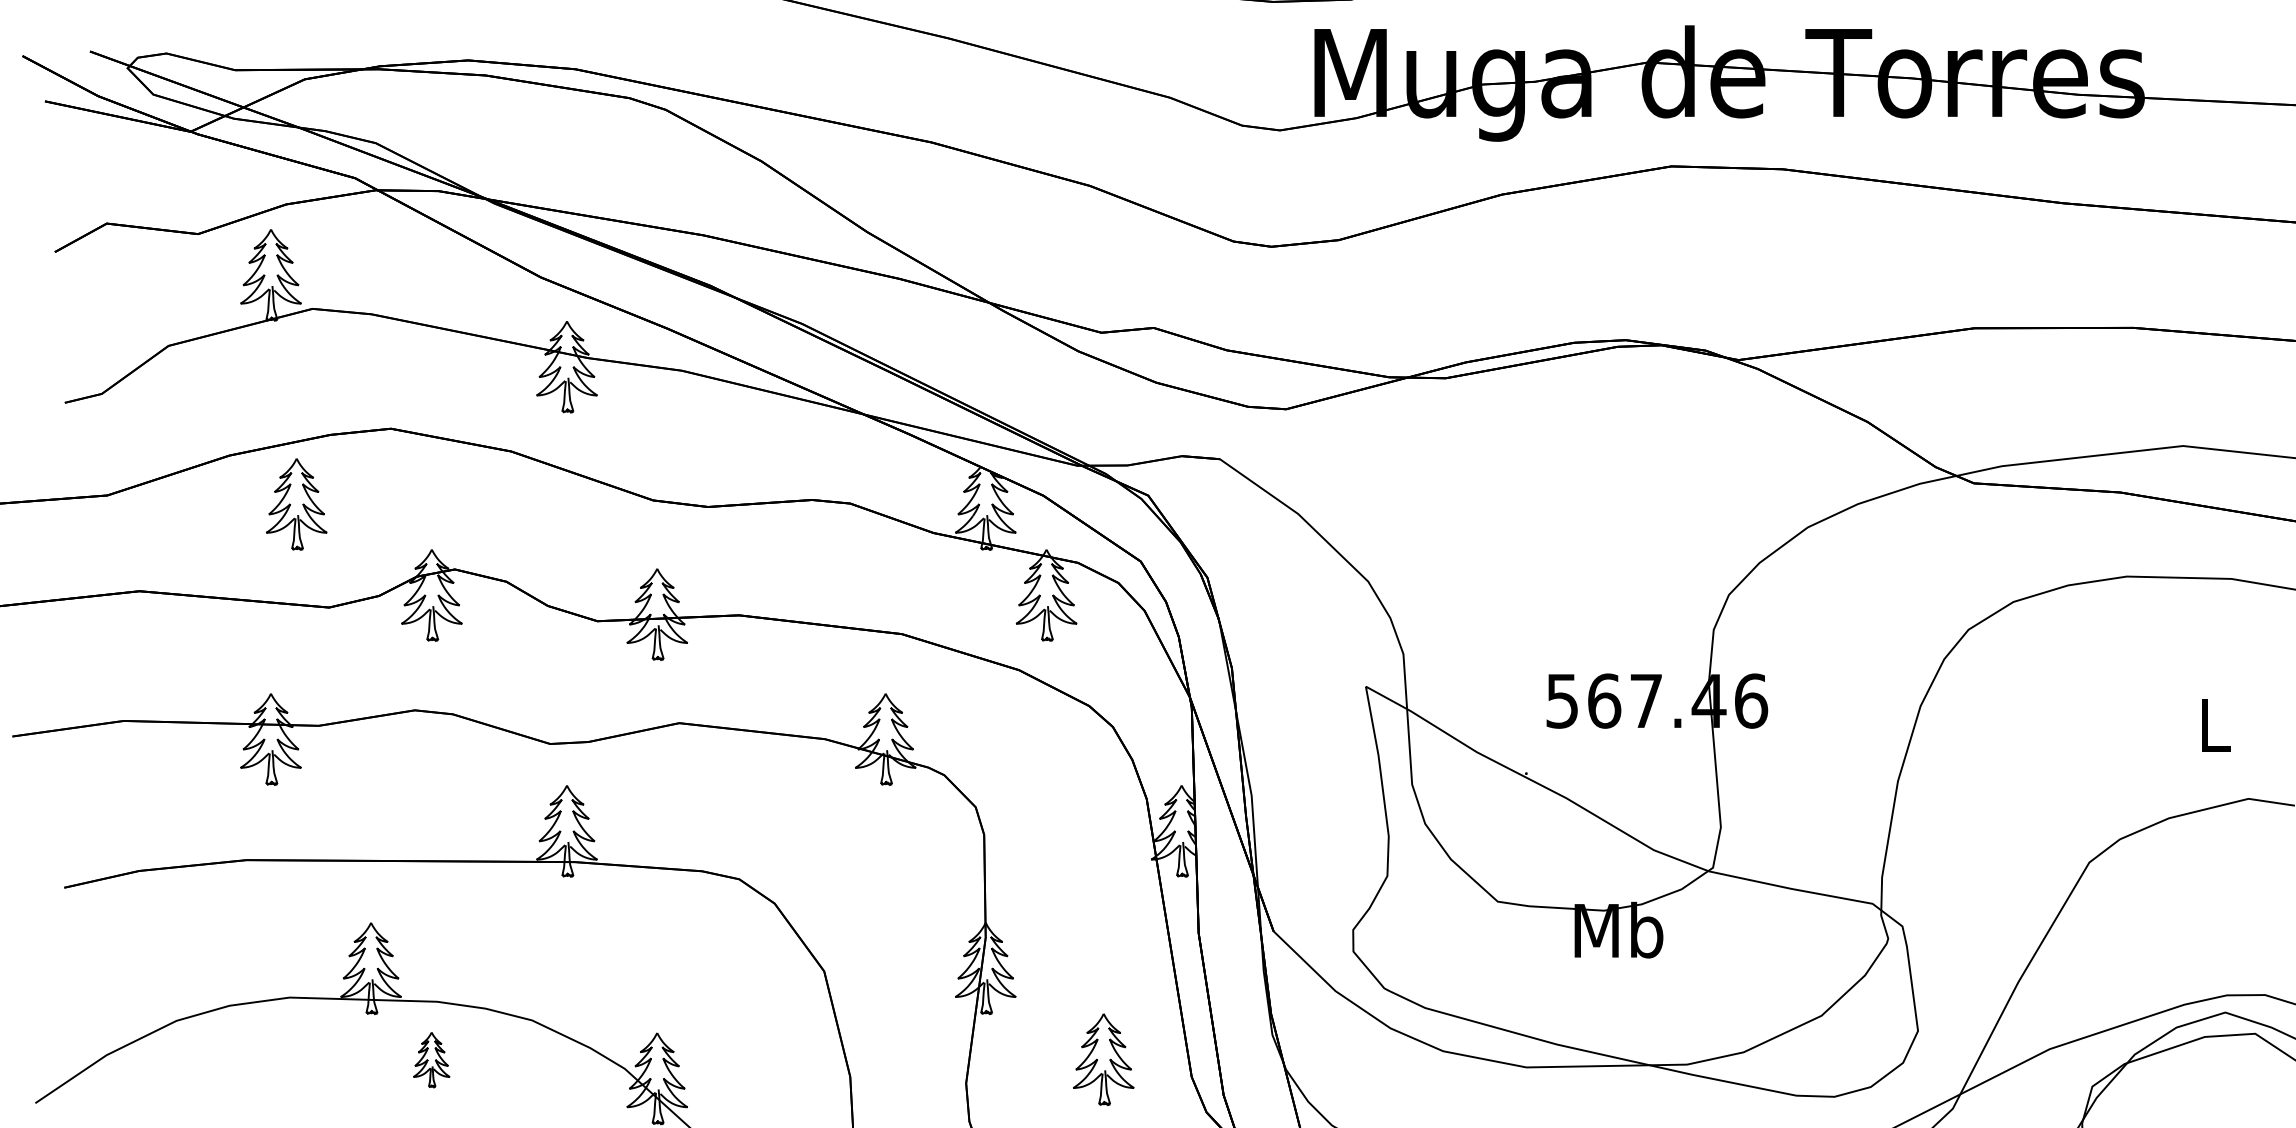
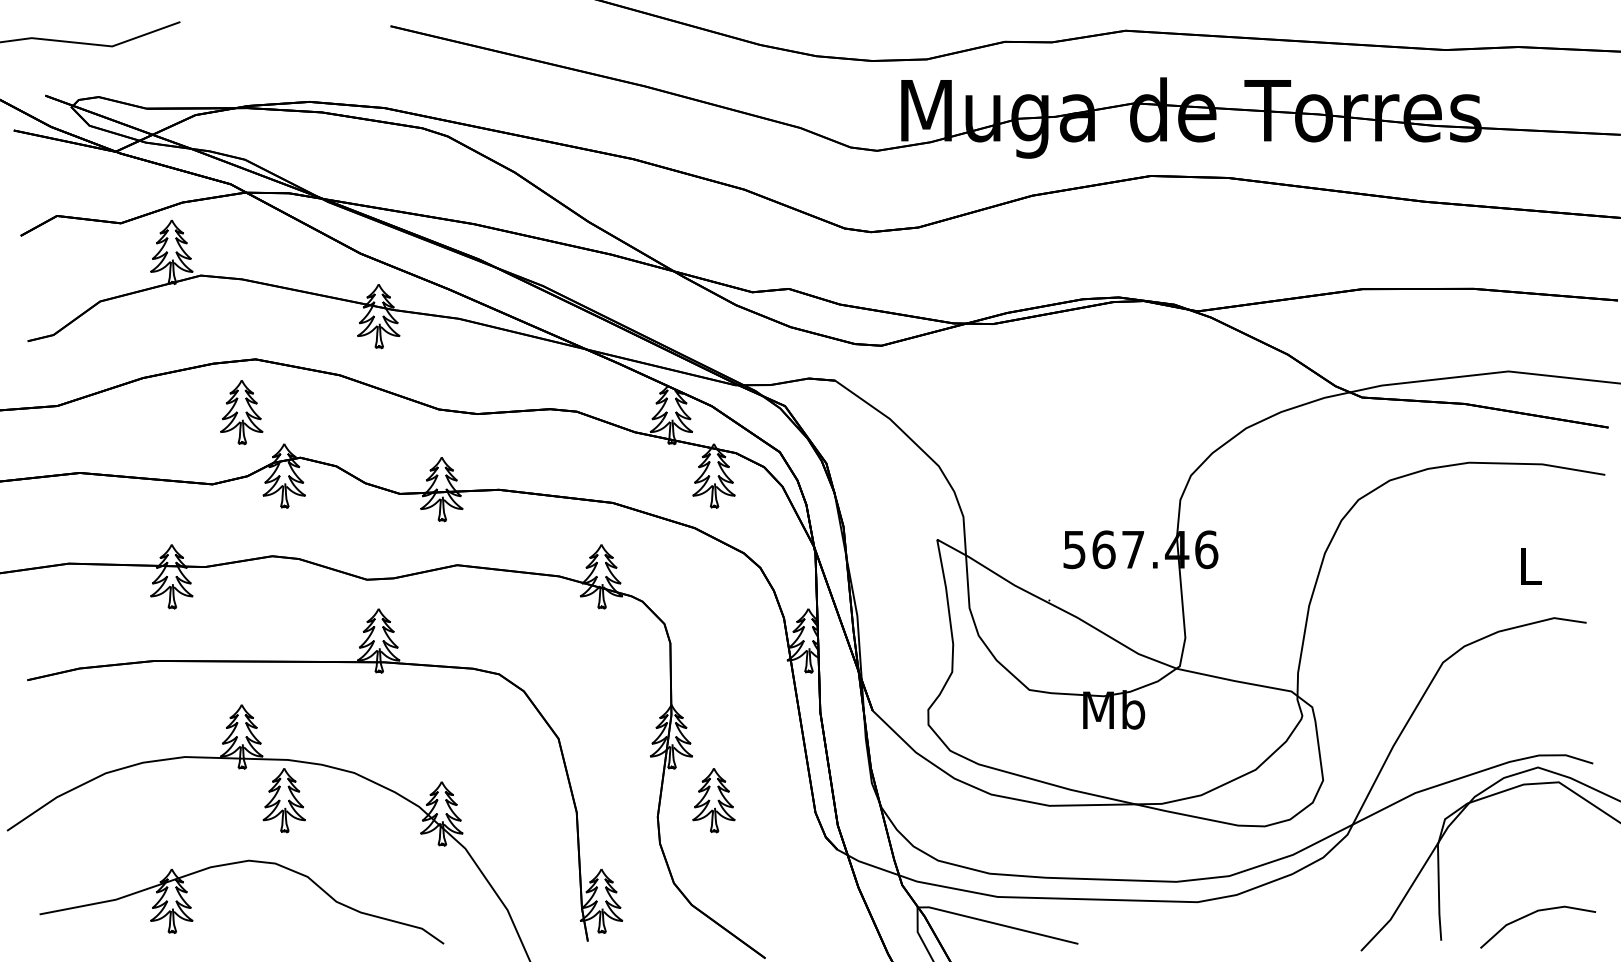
part: (296, 504) -> (241, 412), moved
part: (430, 1059) -> (283, 800), size x1.67
part: (1103, 1059) -> (713, 800), moved

